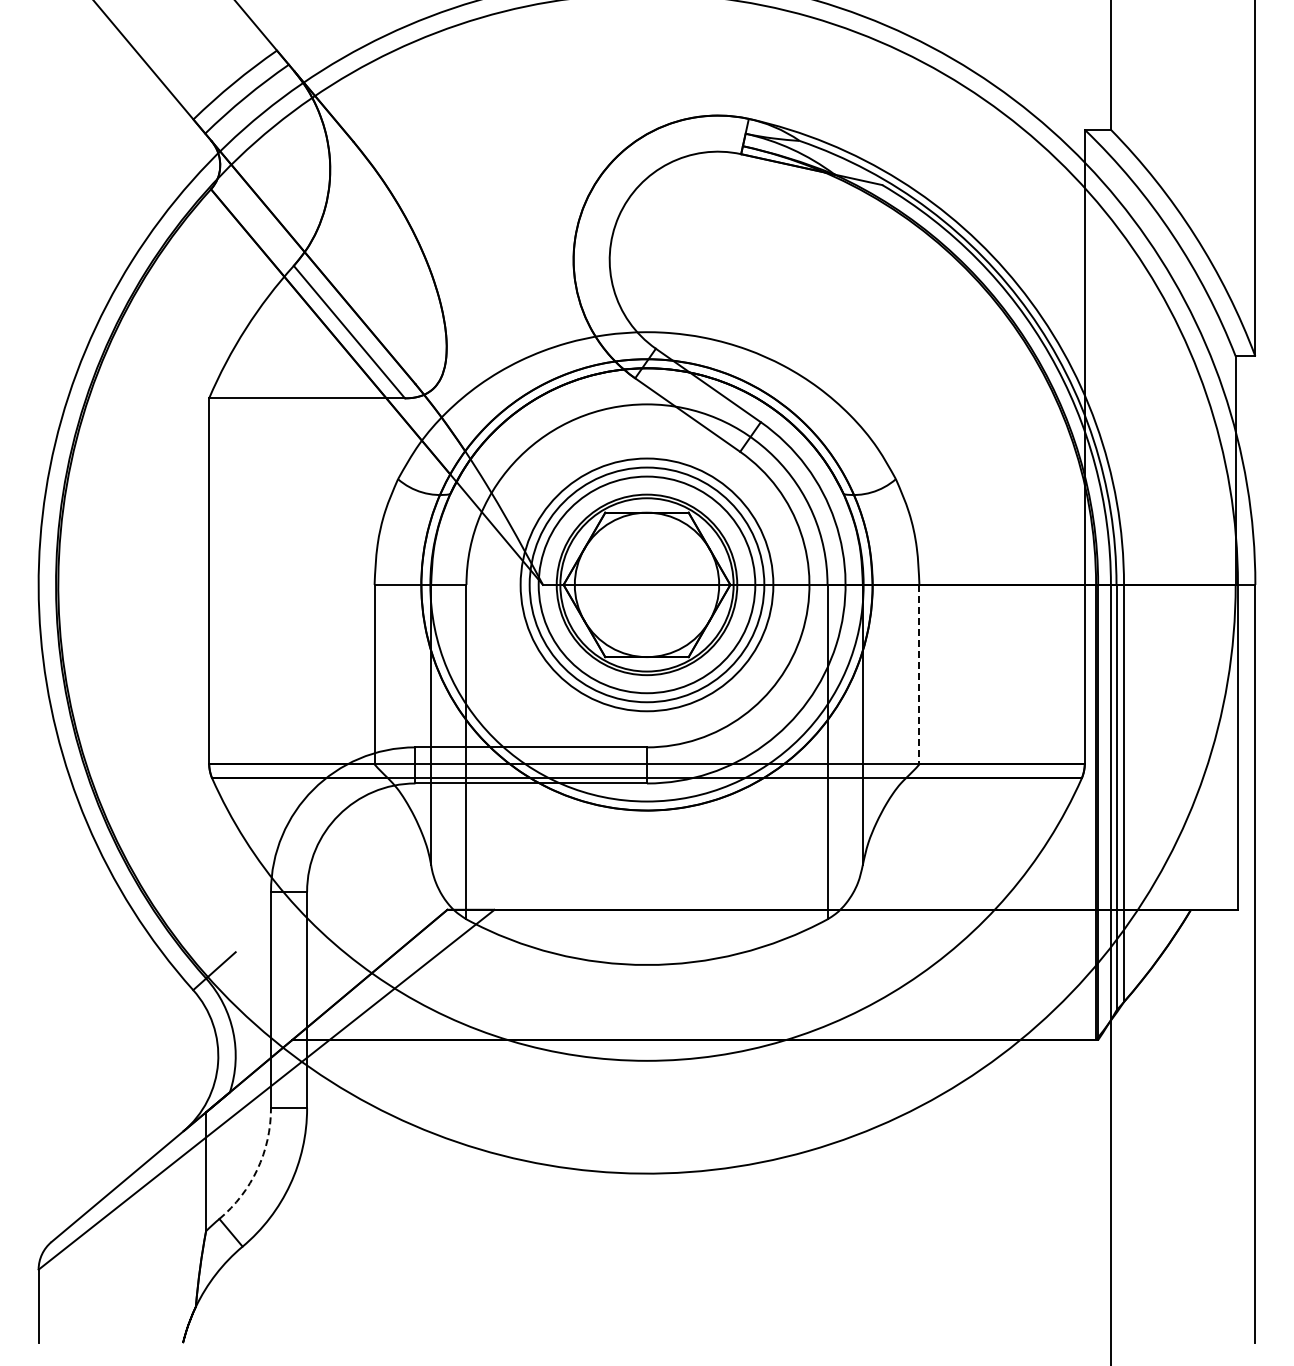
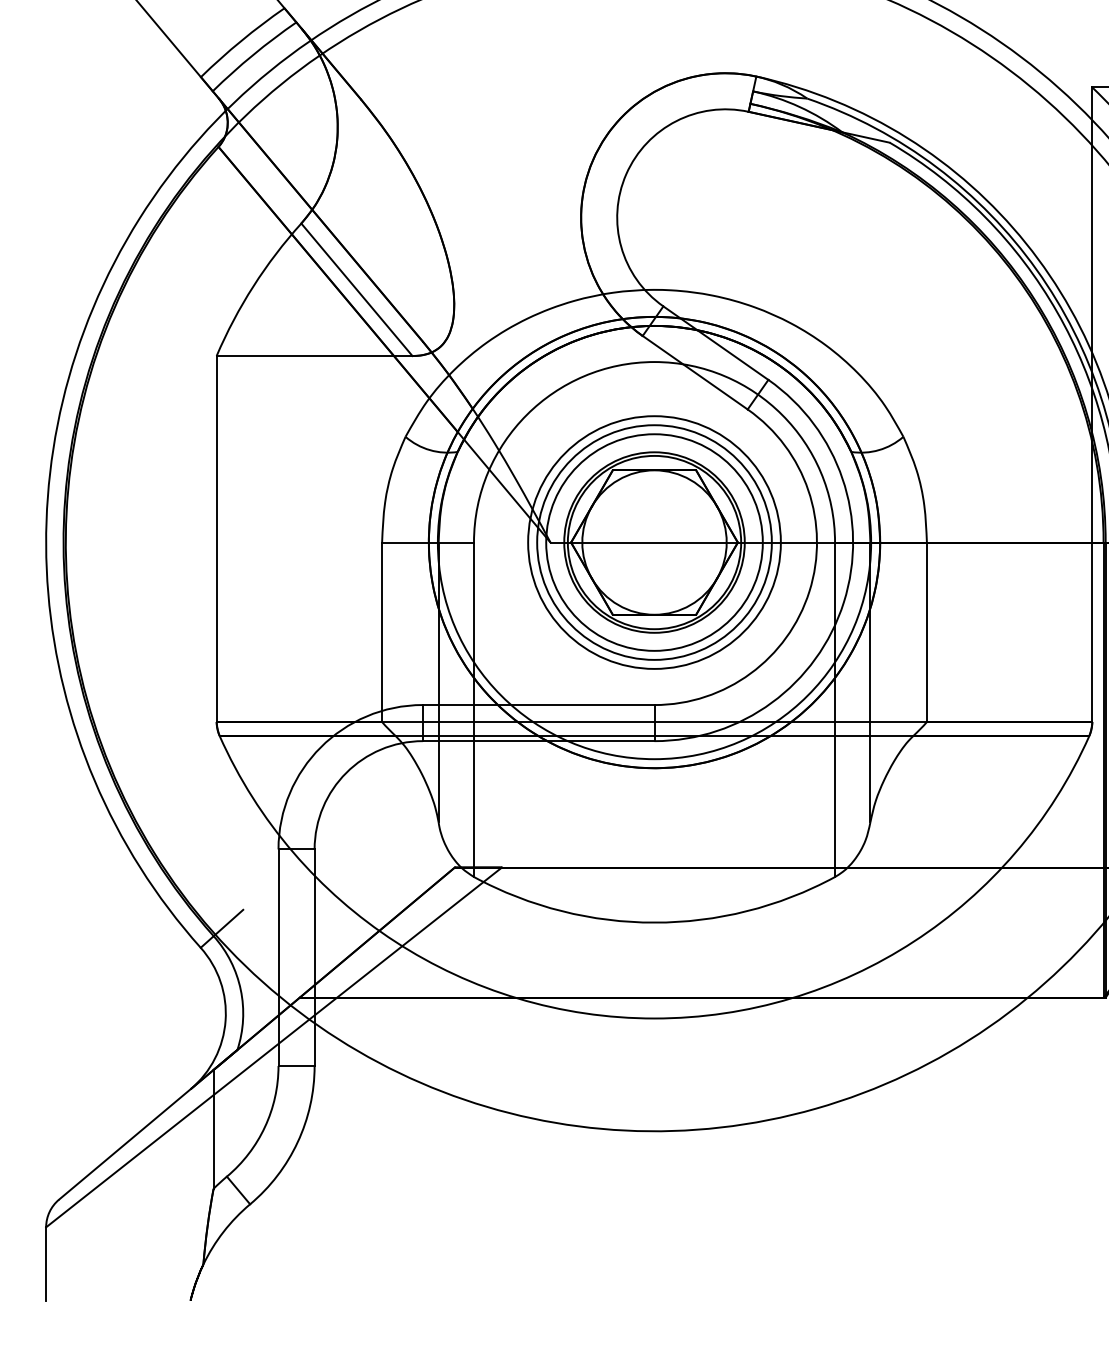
line: (919, 674) -> (927, 632), dashed -> solid
arc: (257, 1169) -> (265, 1127), dashed -> solid

